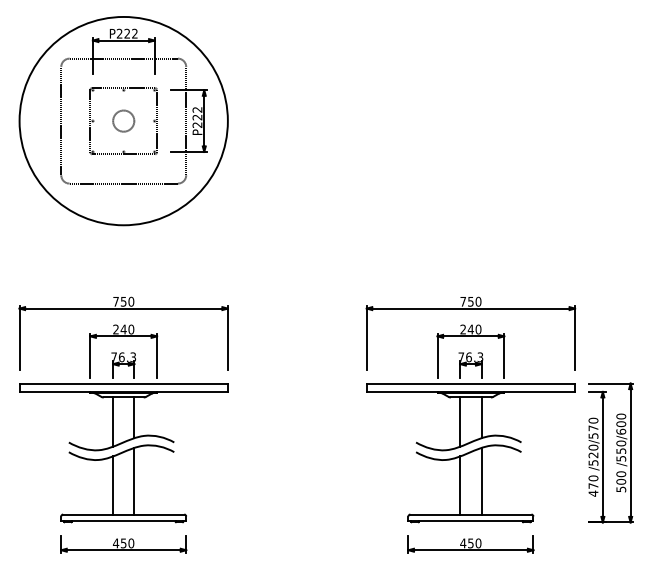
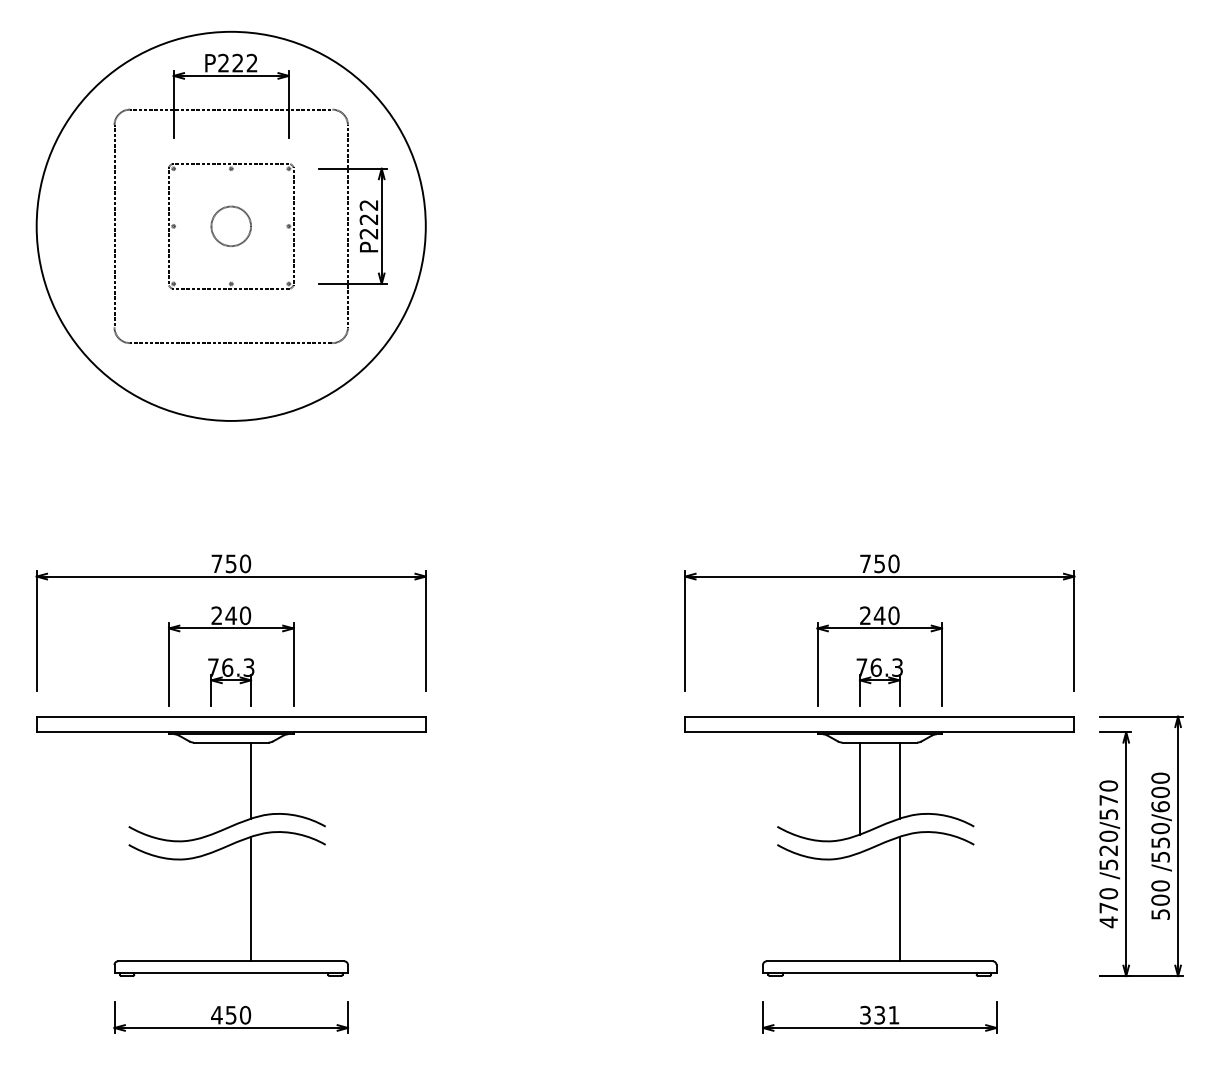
line: (113, 421) -> (212, 787), removed
line: (113, 485) -> (212, 907), removed
line: (460, 485) -> (860, 907), removed
text: (470, 543) -> (878, 1015), 450 -> 331

